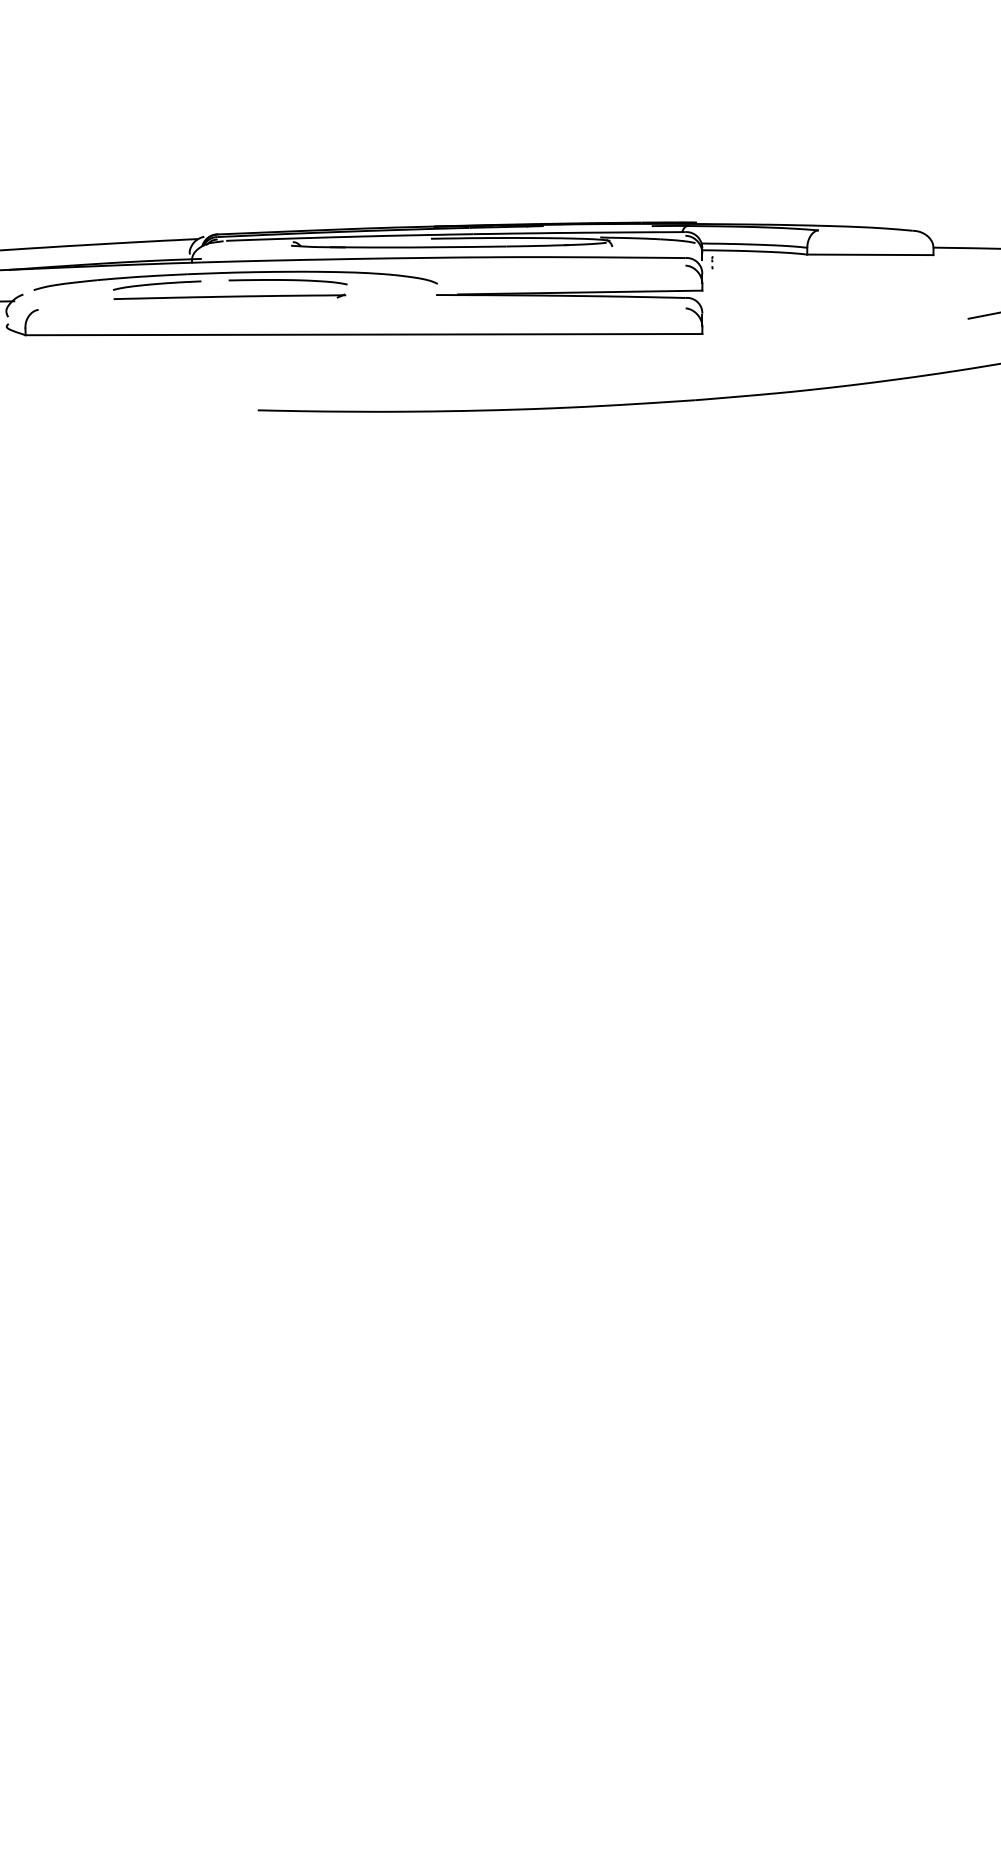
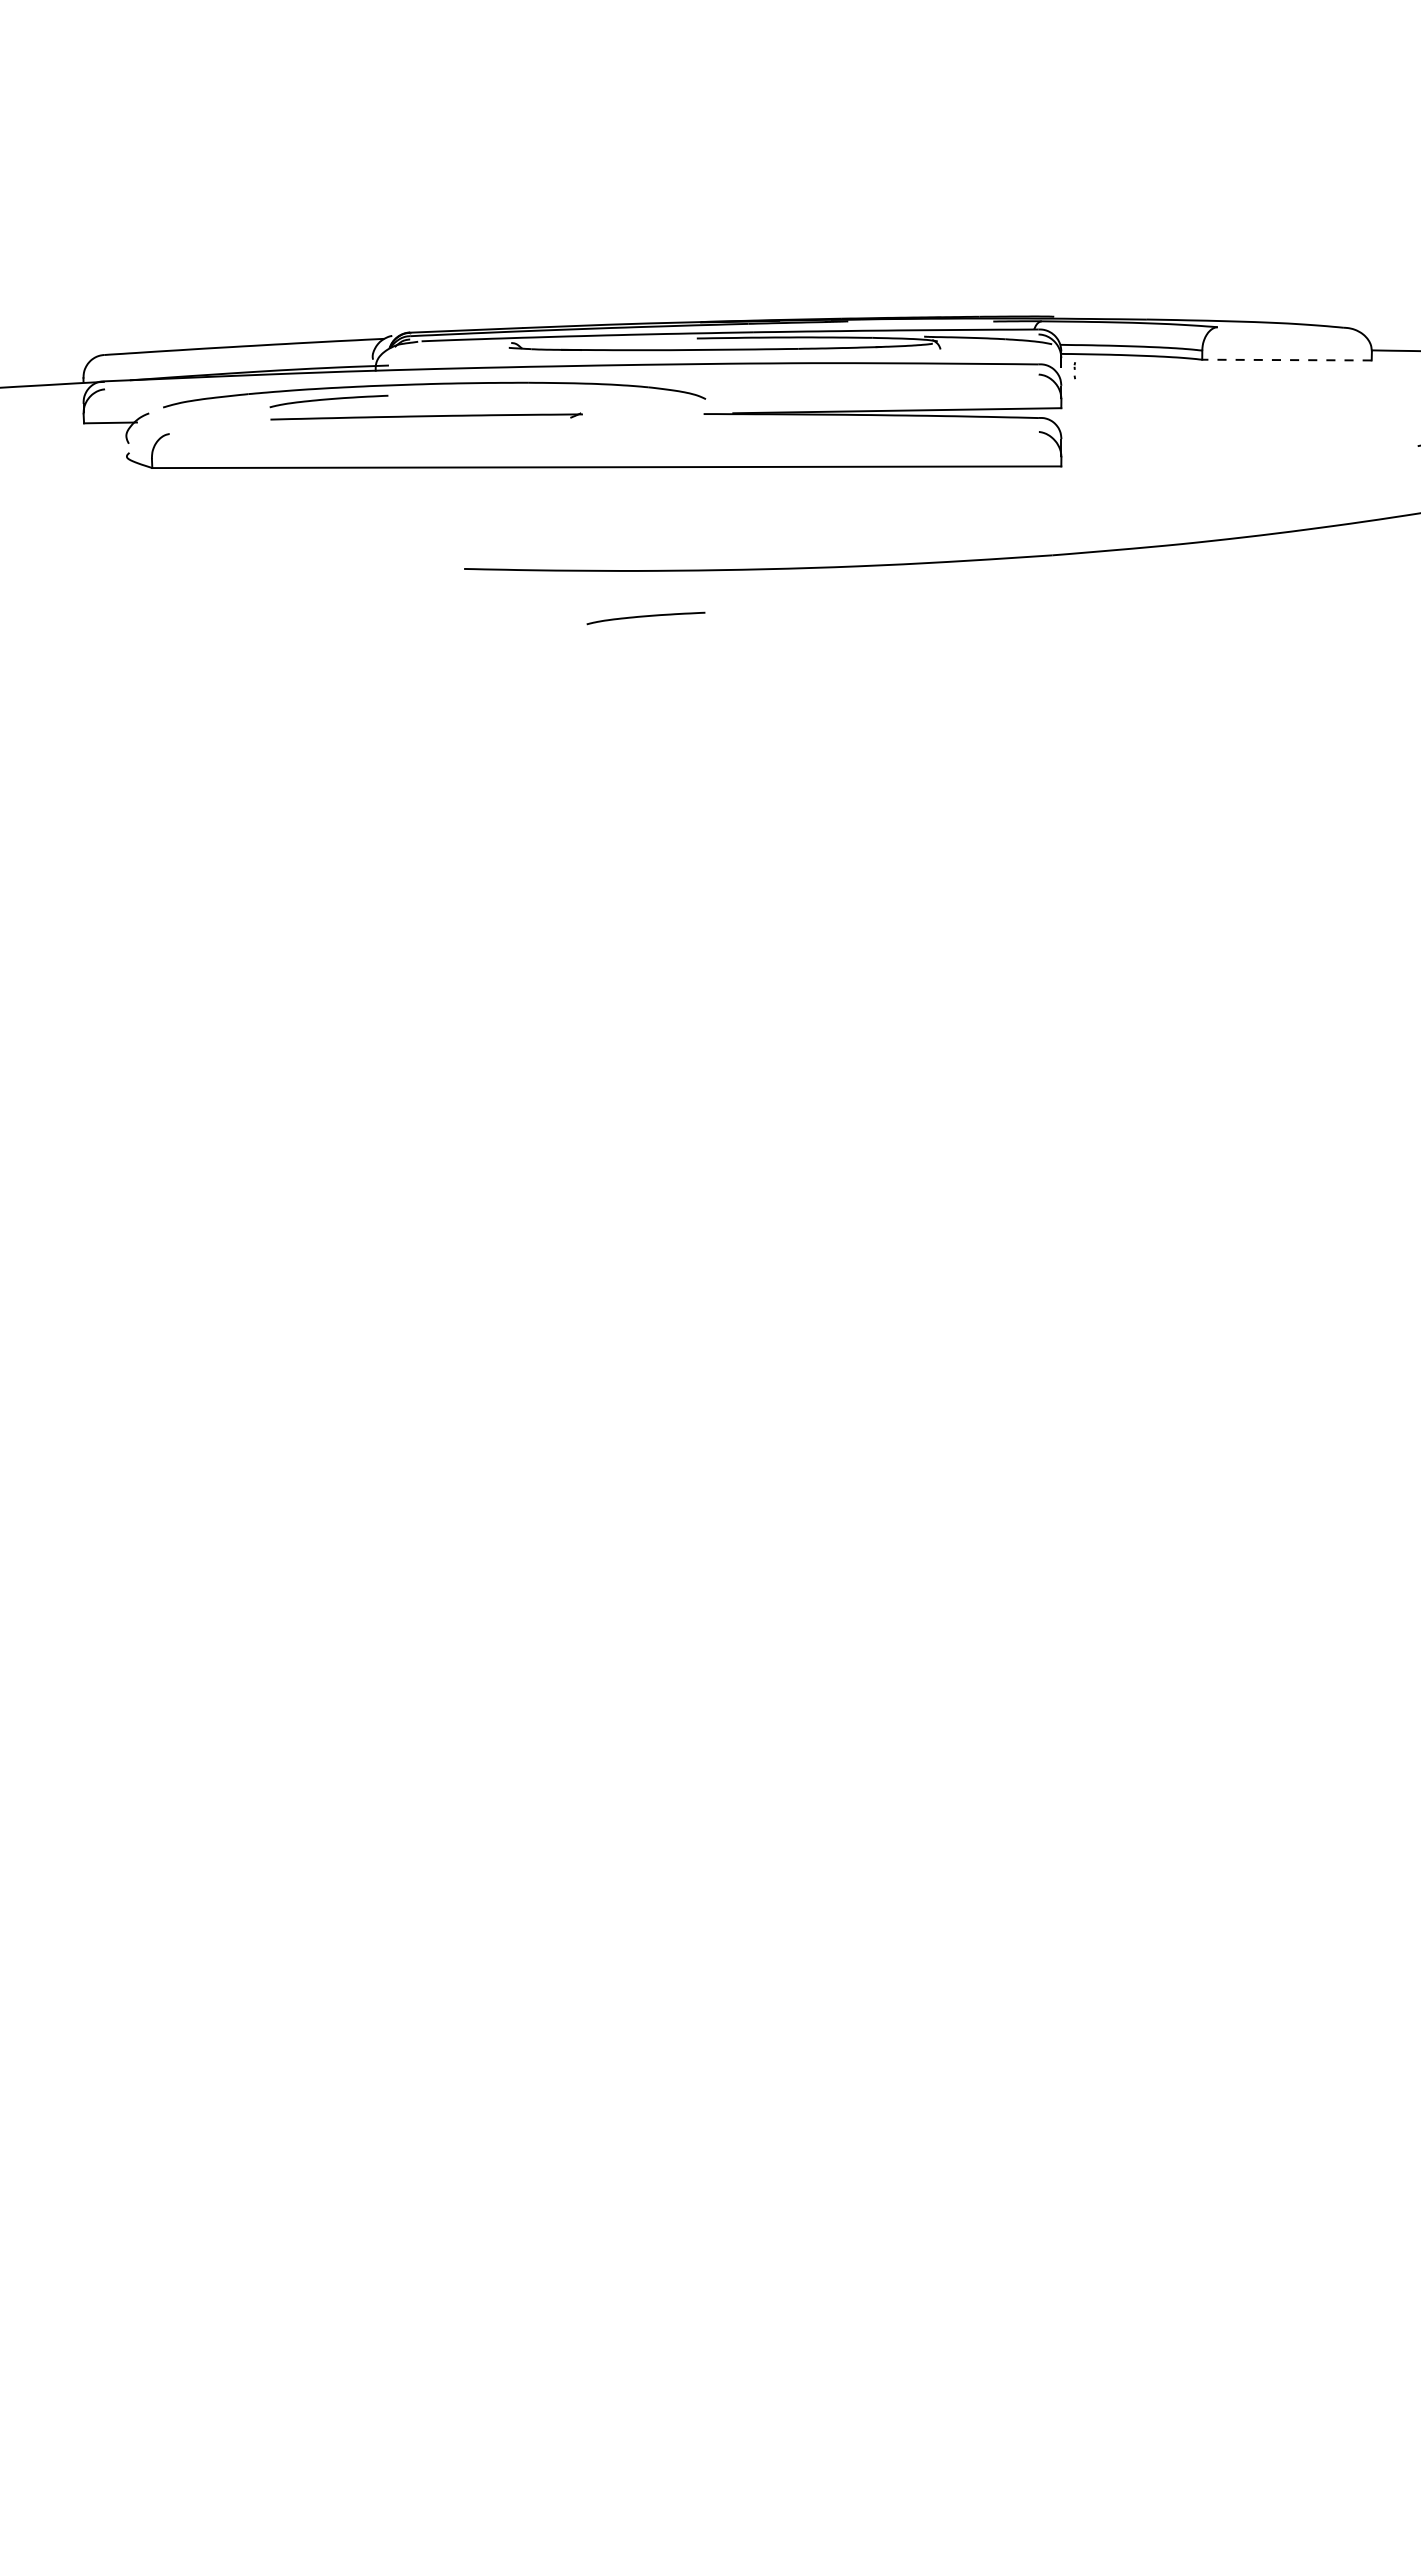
line: (869, 255) -> (1286, 360), solid -> dashed
curve: (287, 280) -> (504, 394), removed
curve: (392, 446) -> (645, 617), added

